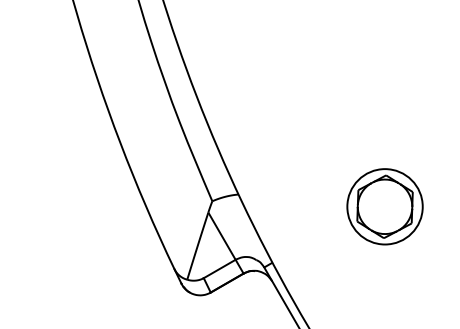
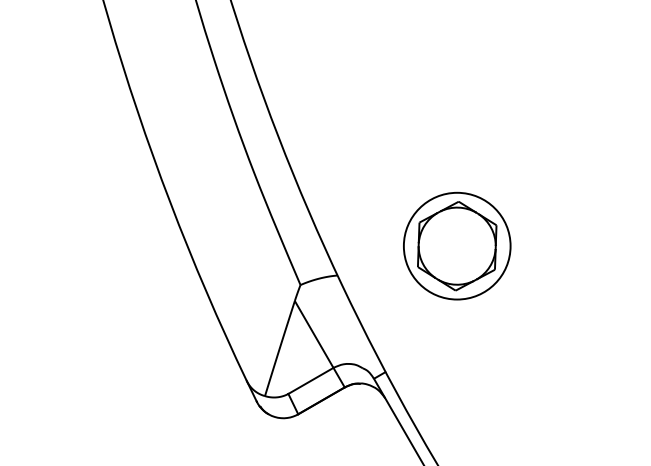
part: (384, 206) -> (456, 245), moved

